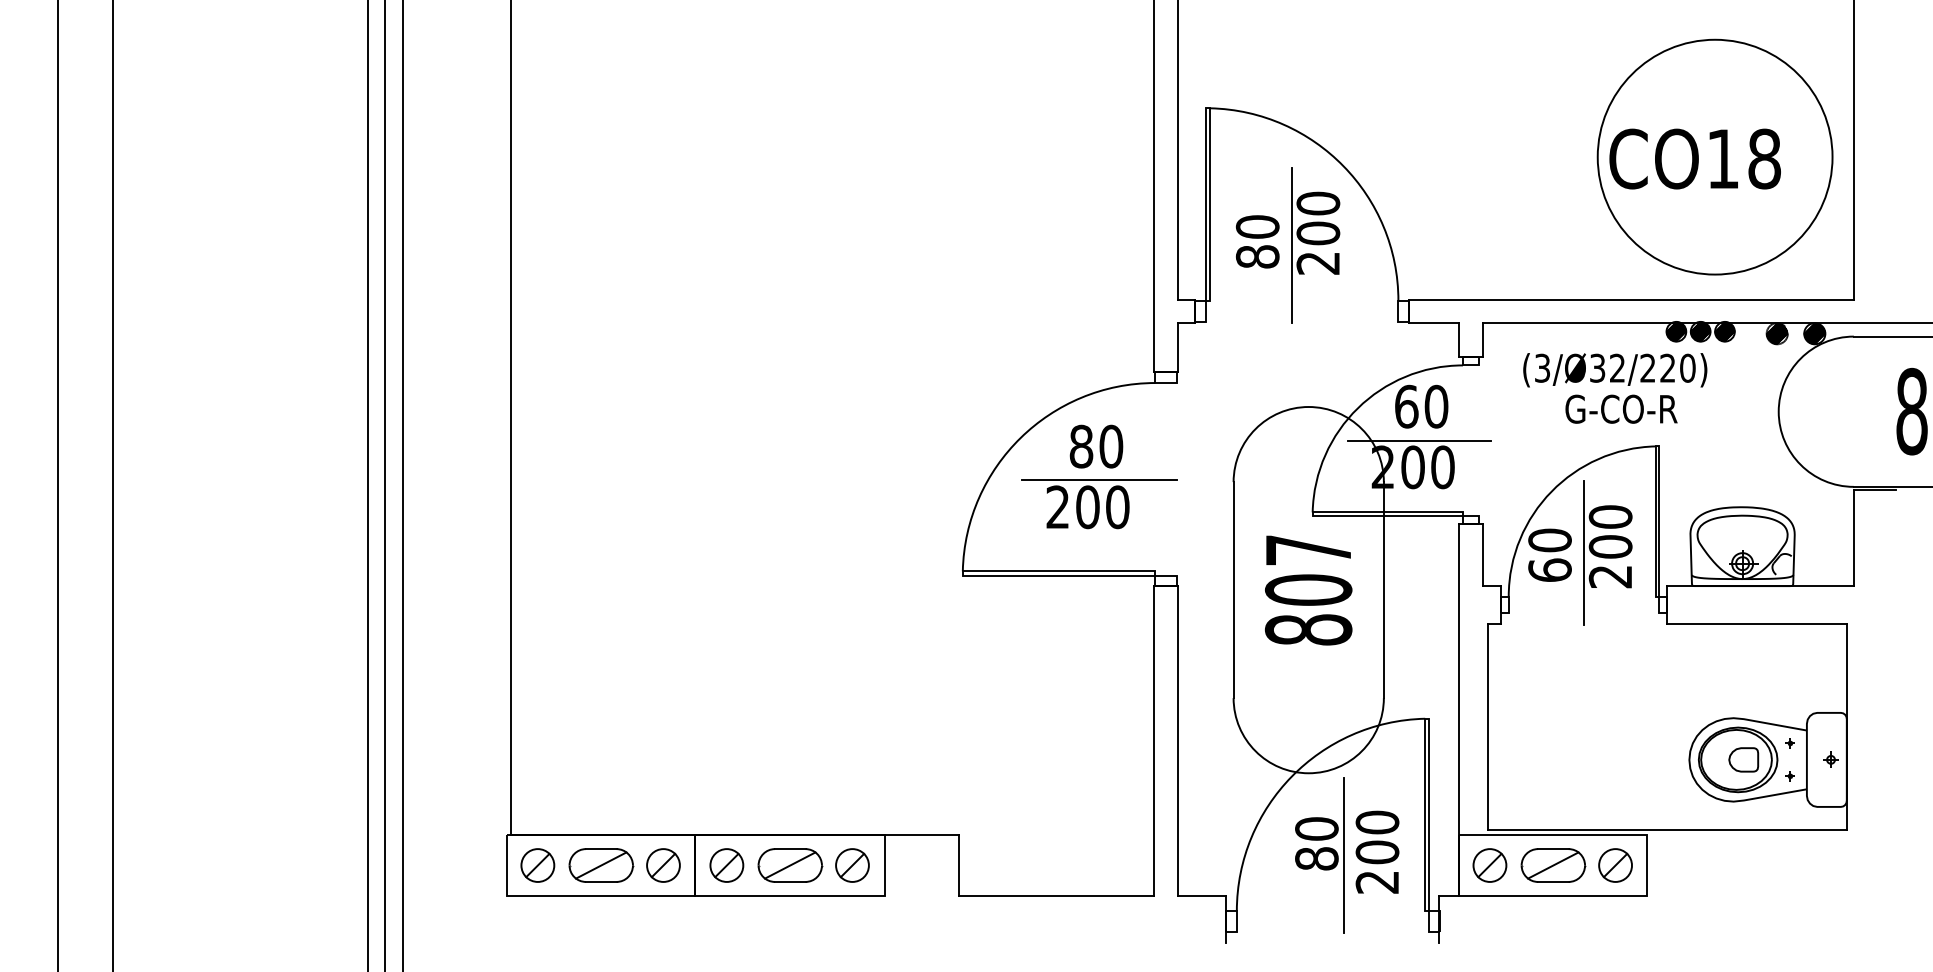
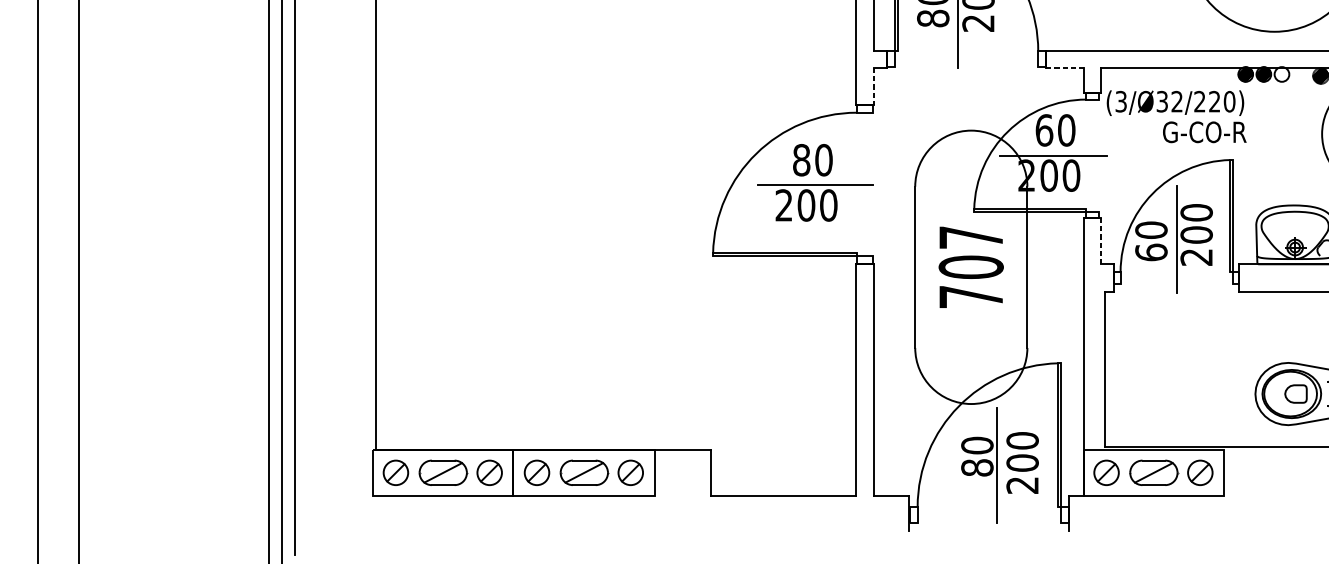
line: (1434, 323) -> (1065, 68), solid -> dashed
hatch: (1724, 331) -> (1281, 74), removed
line: (1177, 347) -> (873, 86), solid -> dashed
text: (1615, 370) -> (1175, 103), moved
line: (1482, 555) -> (1101, 241), solid -> dashed
text: (1308, 629) -> (971, 296), 807 -> 707

